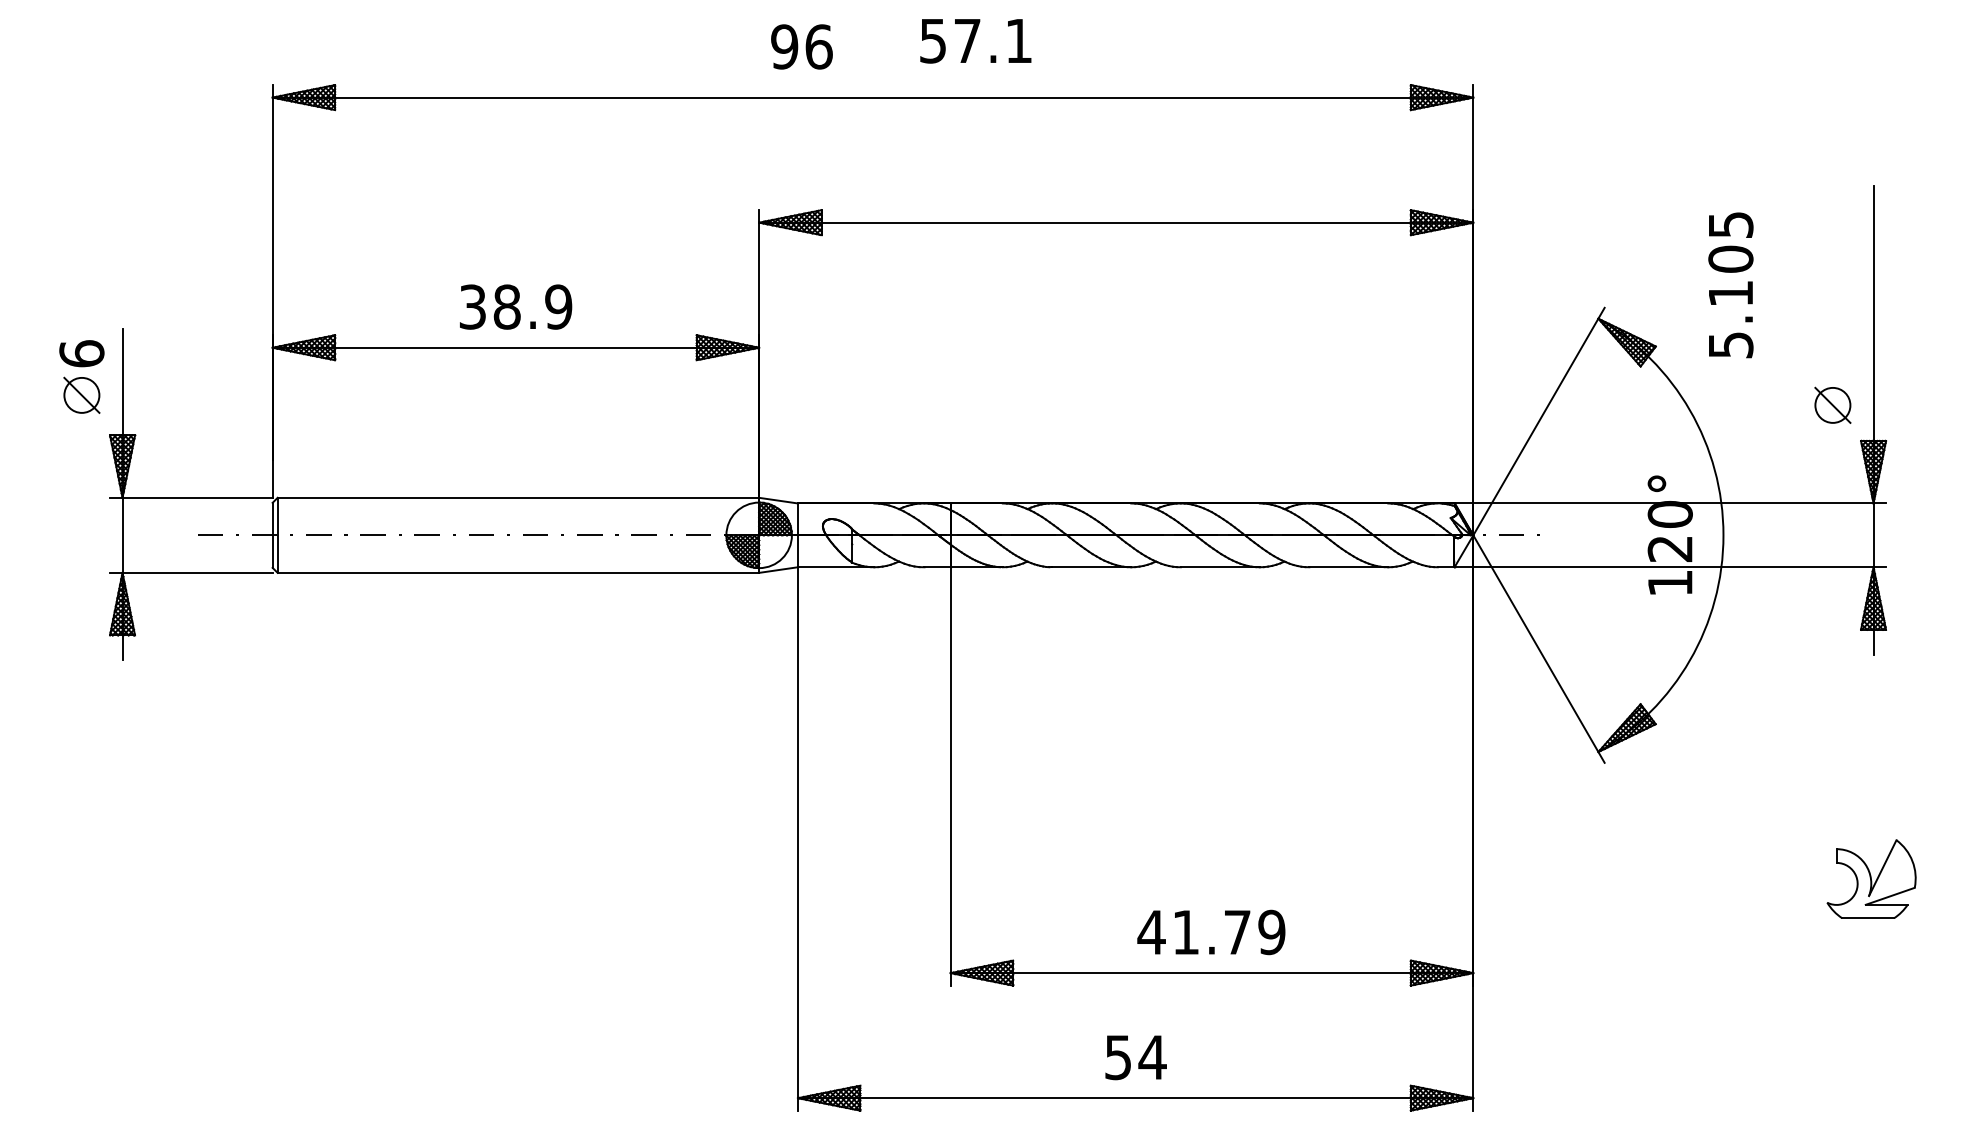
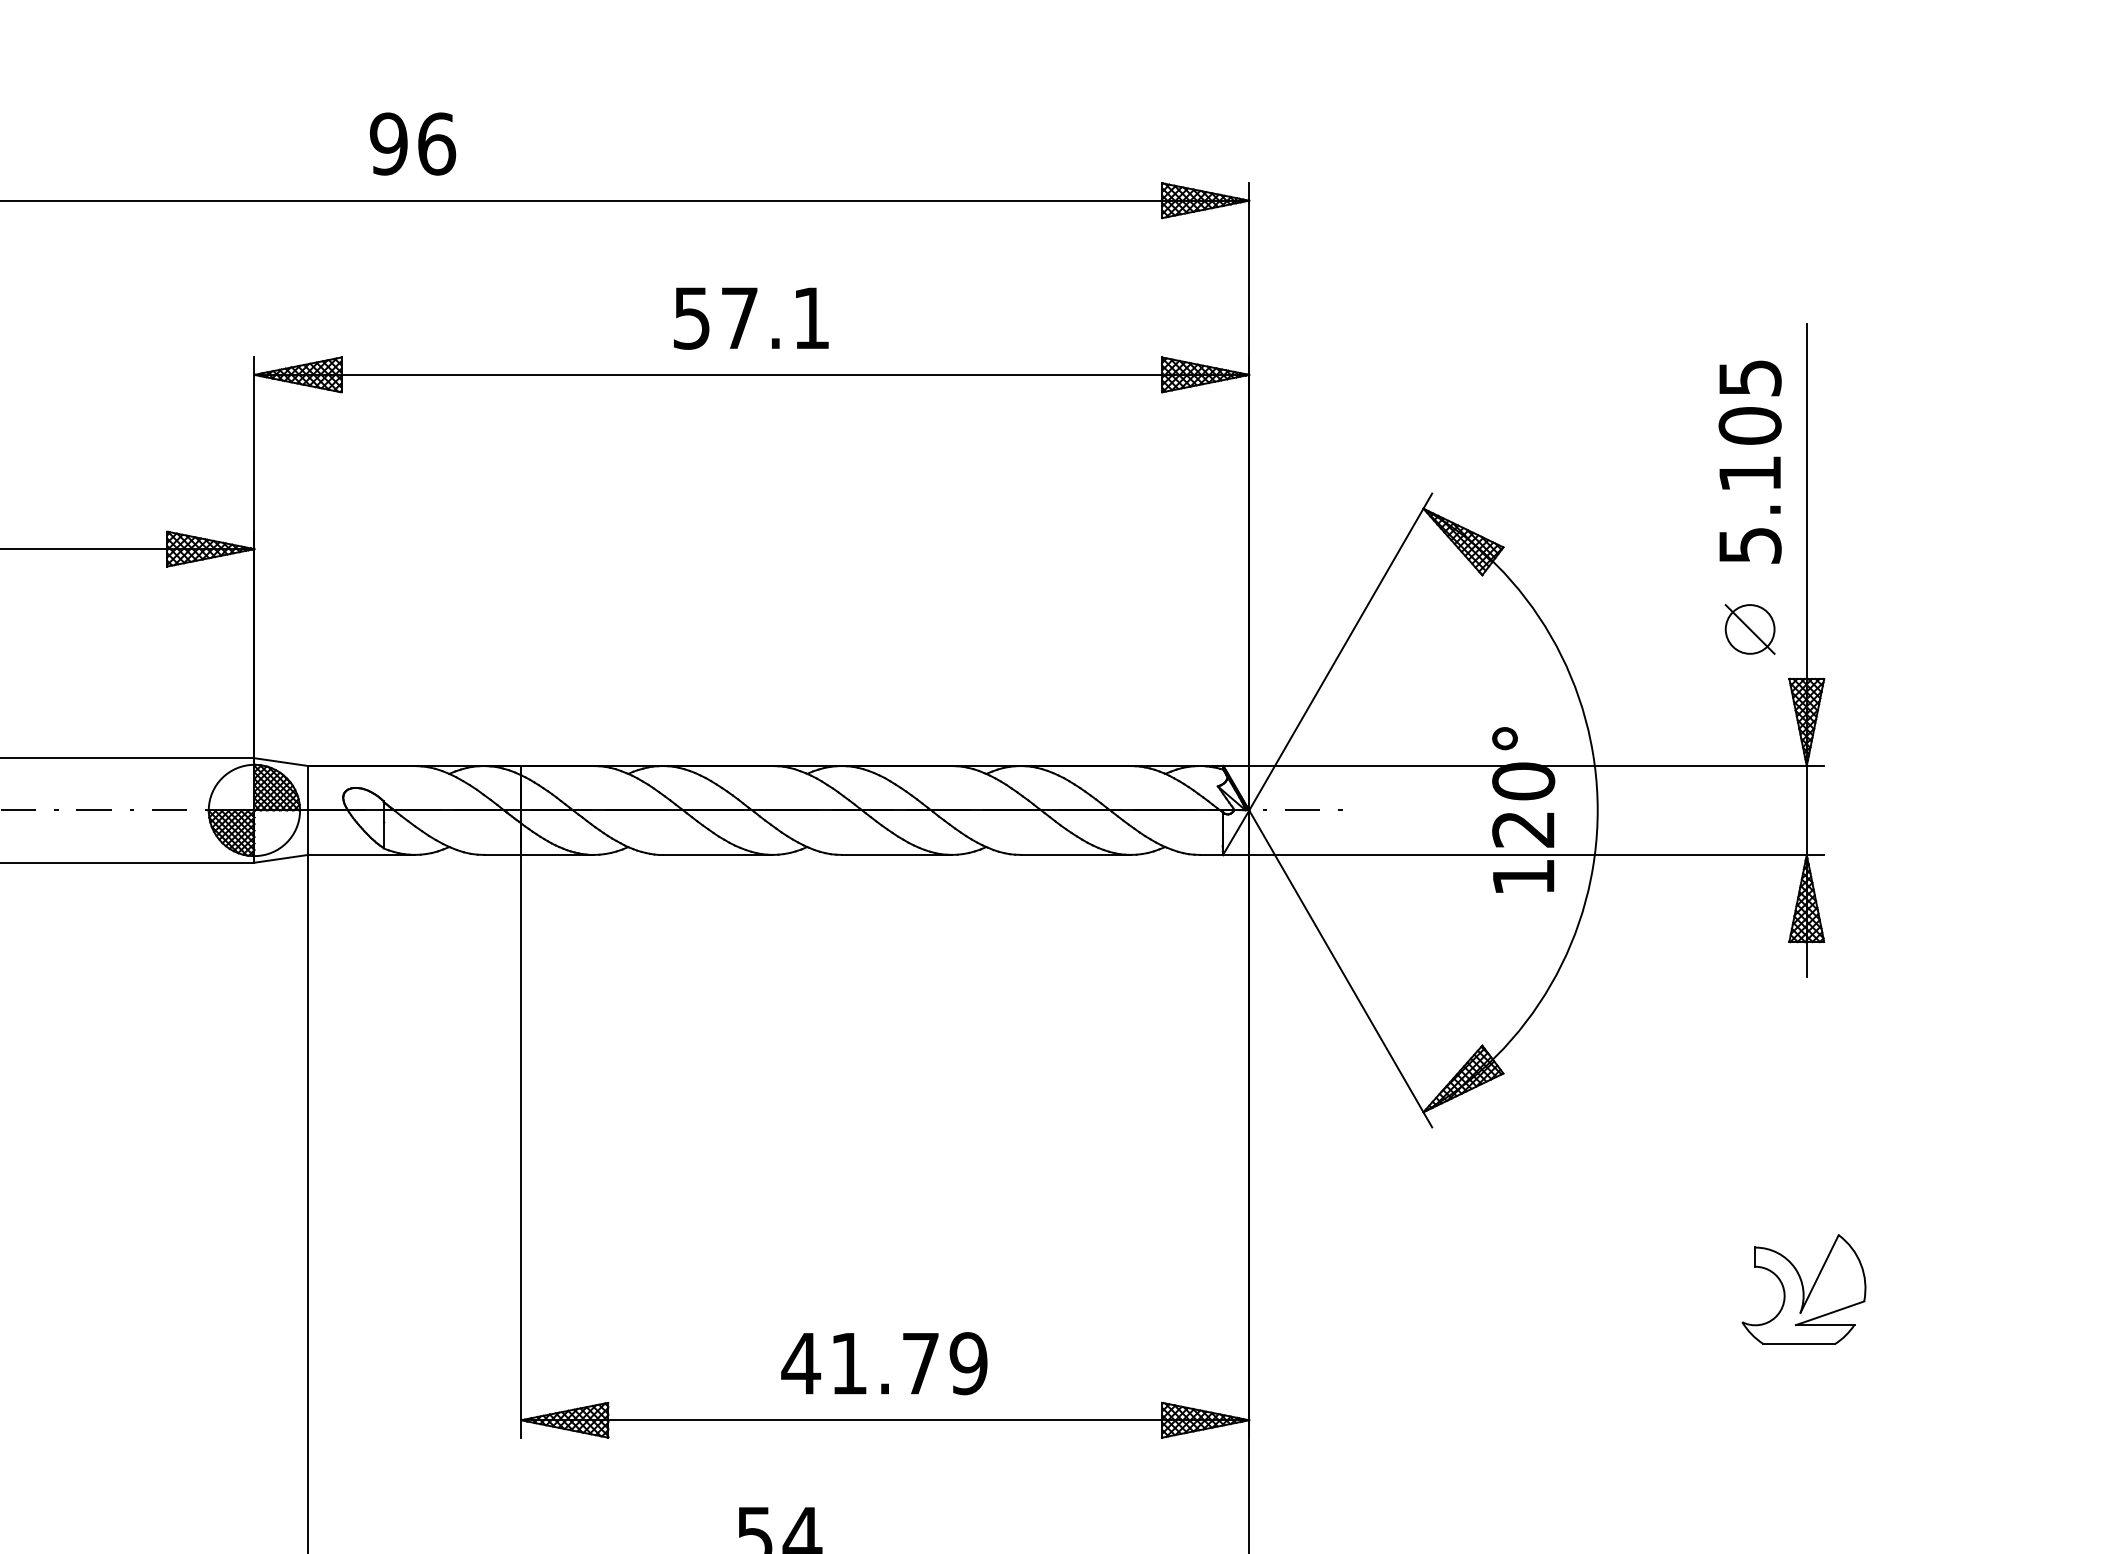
text: (975, 41) -> (750, 318), moved
text: (801, 46) -> (412, 143), moved
text: (1730, 285) -> (1749, 462), moved

